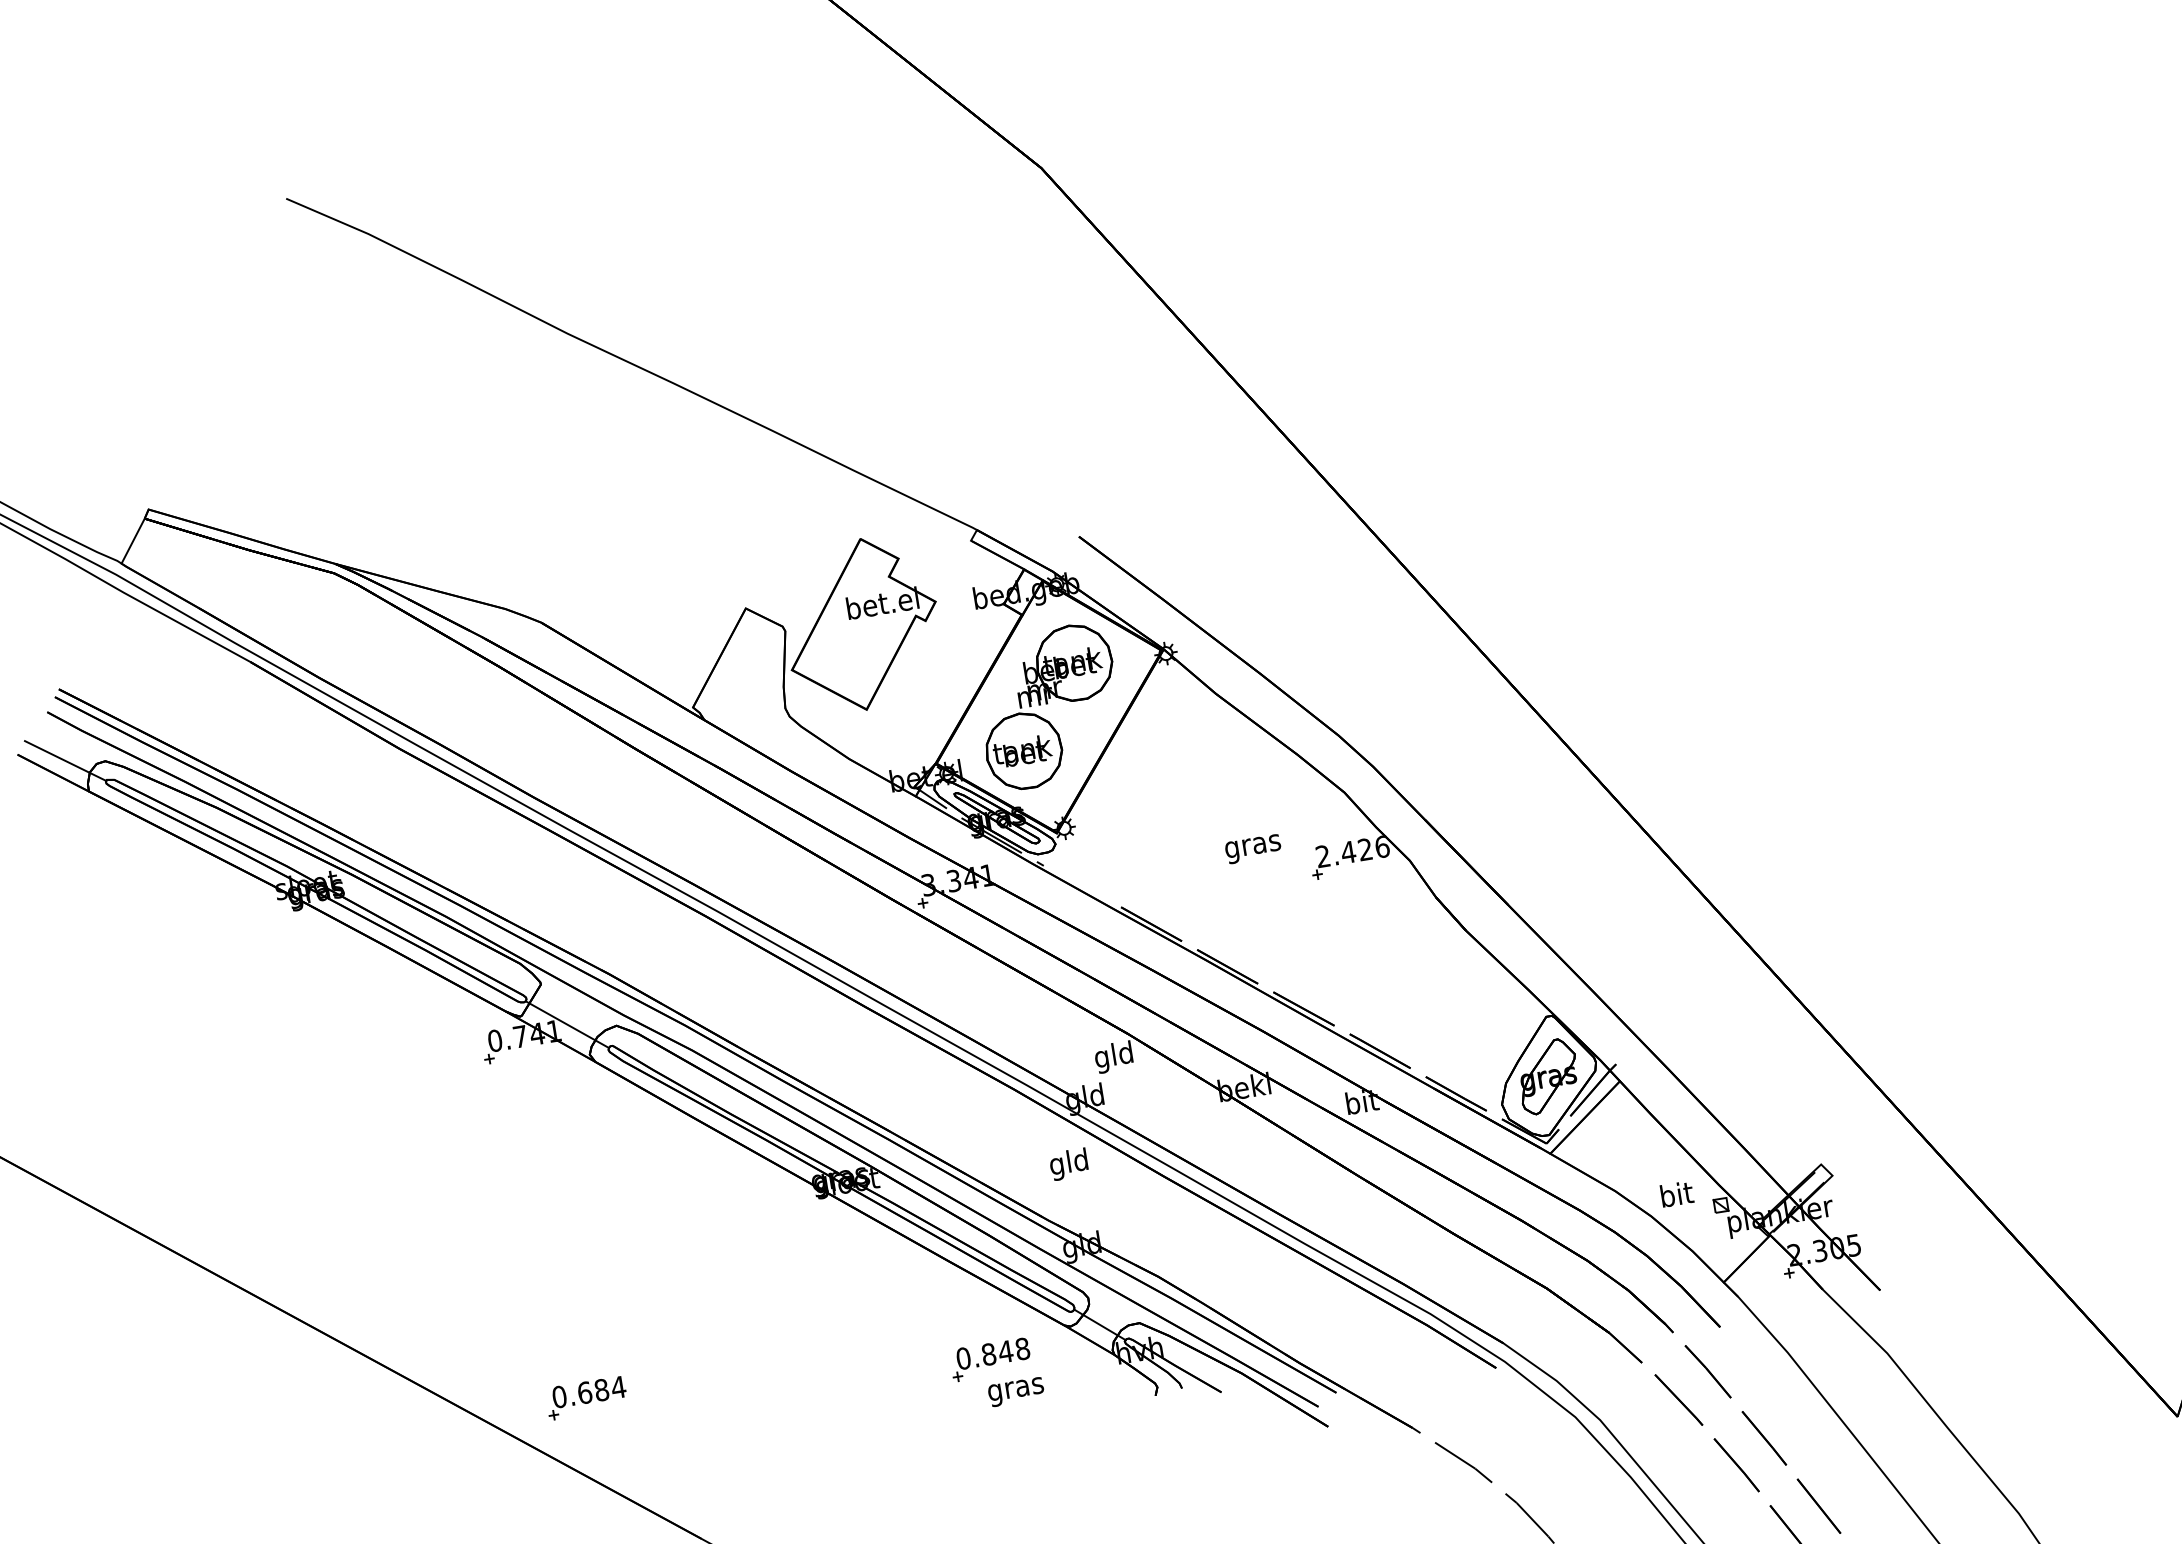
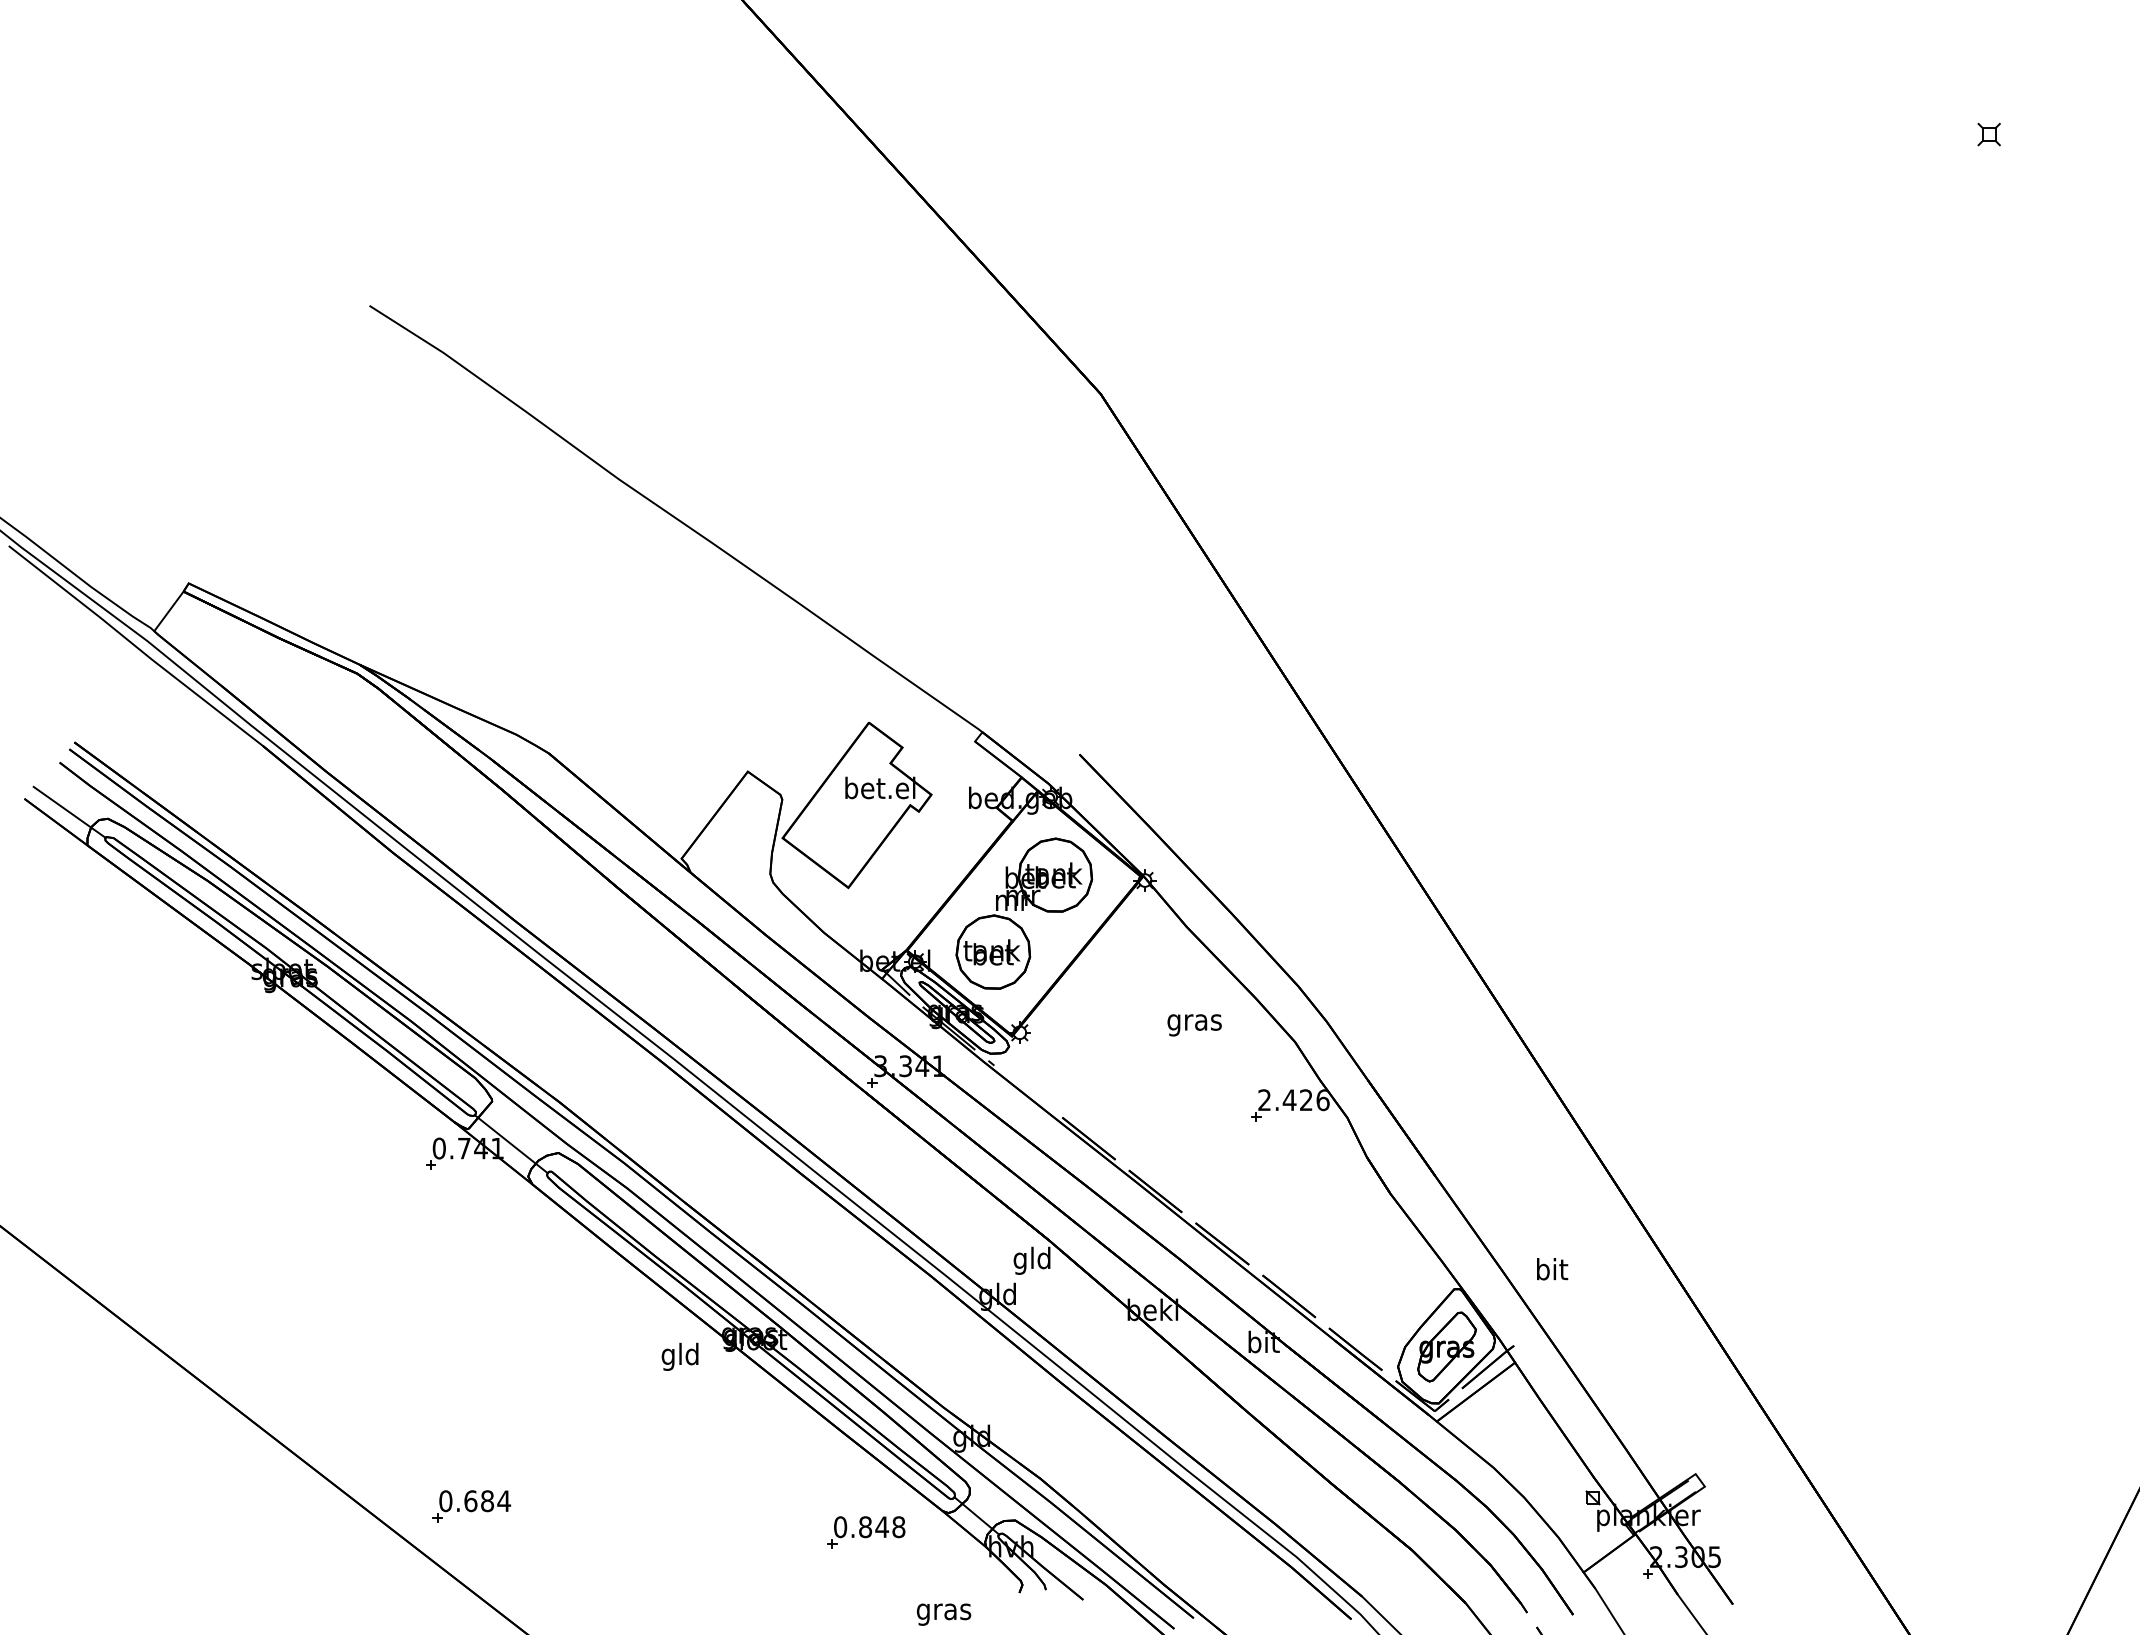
text: (1253, 849) -> (1194, 1025), moved
text: (1068, 1164) -> (679, 1356), moved
text: (1677, 1194) -> (1552, 1269), moved
text: (1015, 1392) -> (943, 1614), moved

